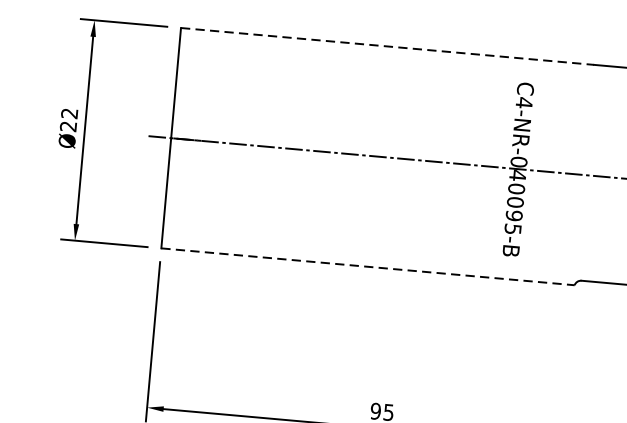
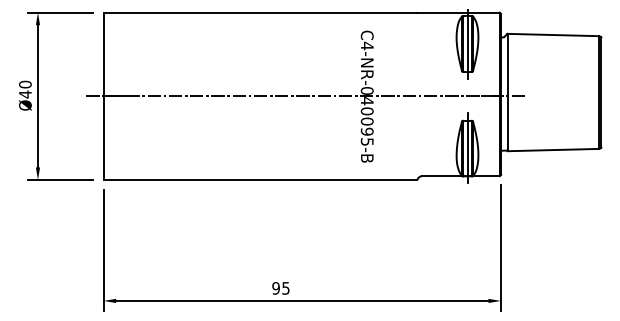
line: (387, 46) -> (260, 12), dashed -> solid
text: (69, 120) -> (25, 89), Ø22 -> Ø40
line: (368, 266) -> (260, 179), dashed -> solid

